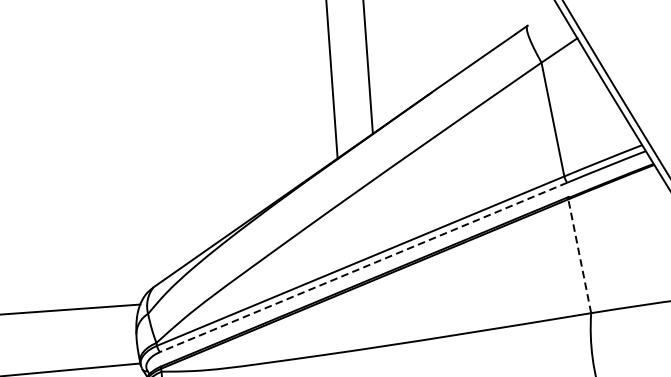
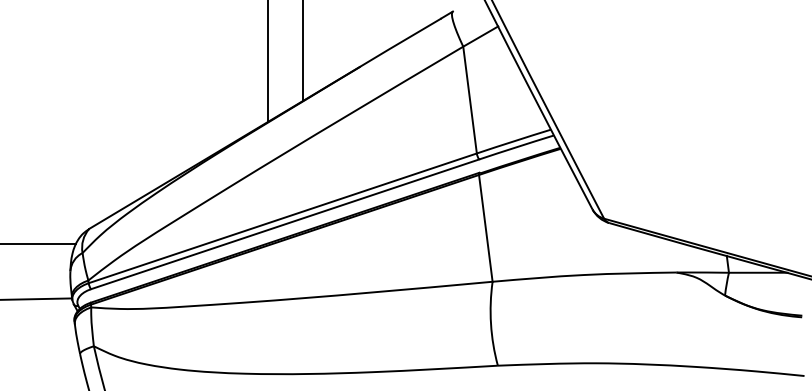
line: (579, 256) -> (485, 228), dashed -> solid
line: (364, 267) -> (285, 224), dashed -> solid

